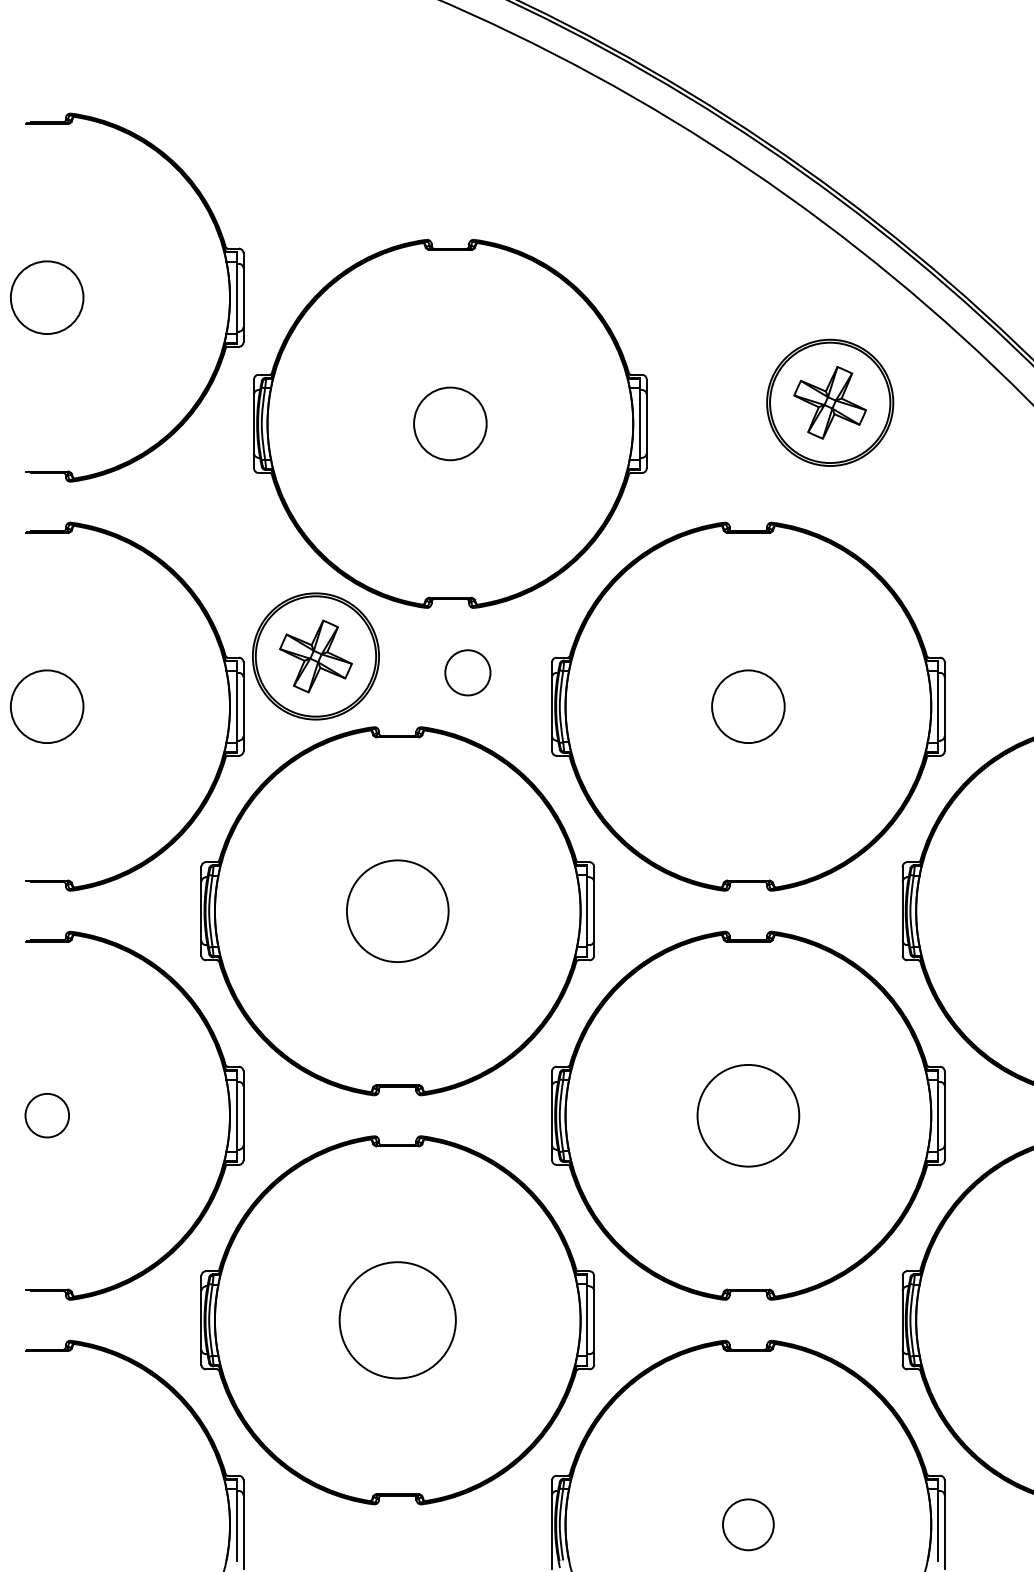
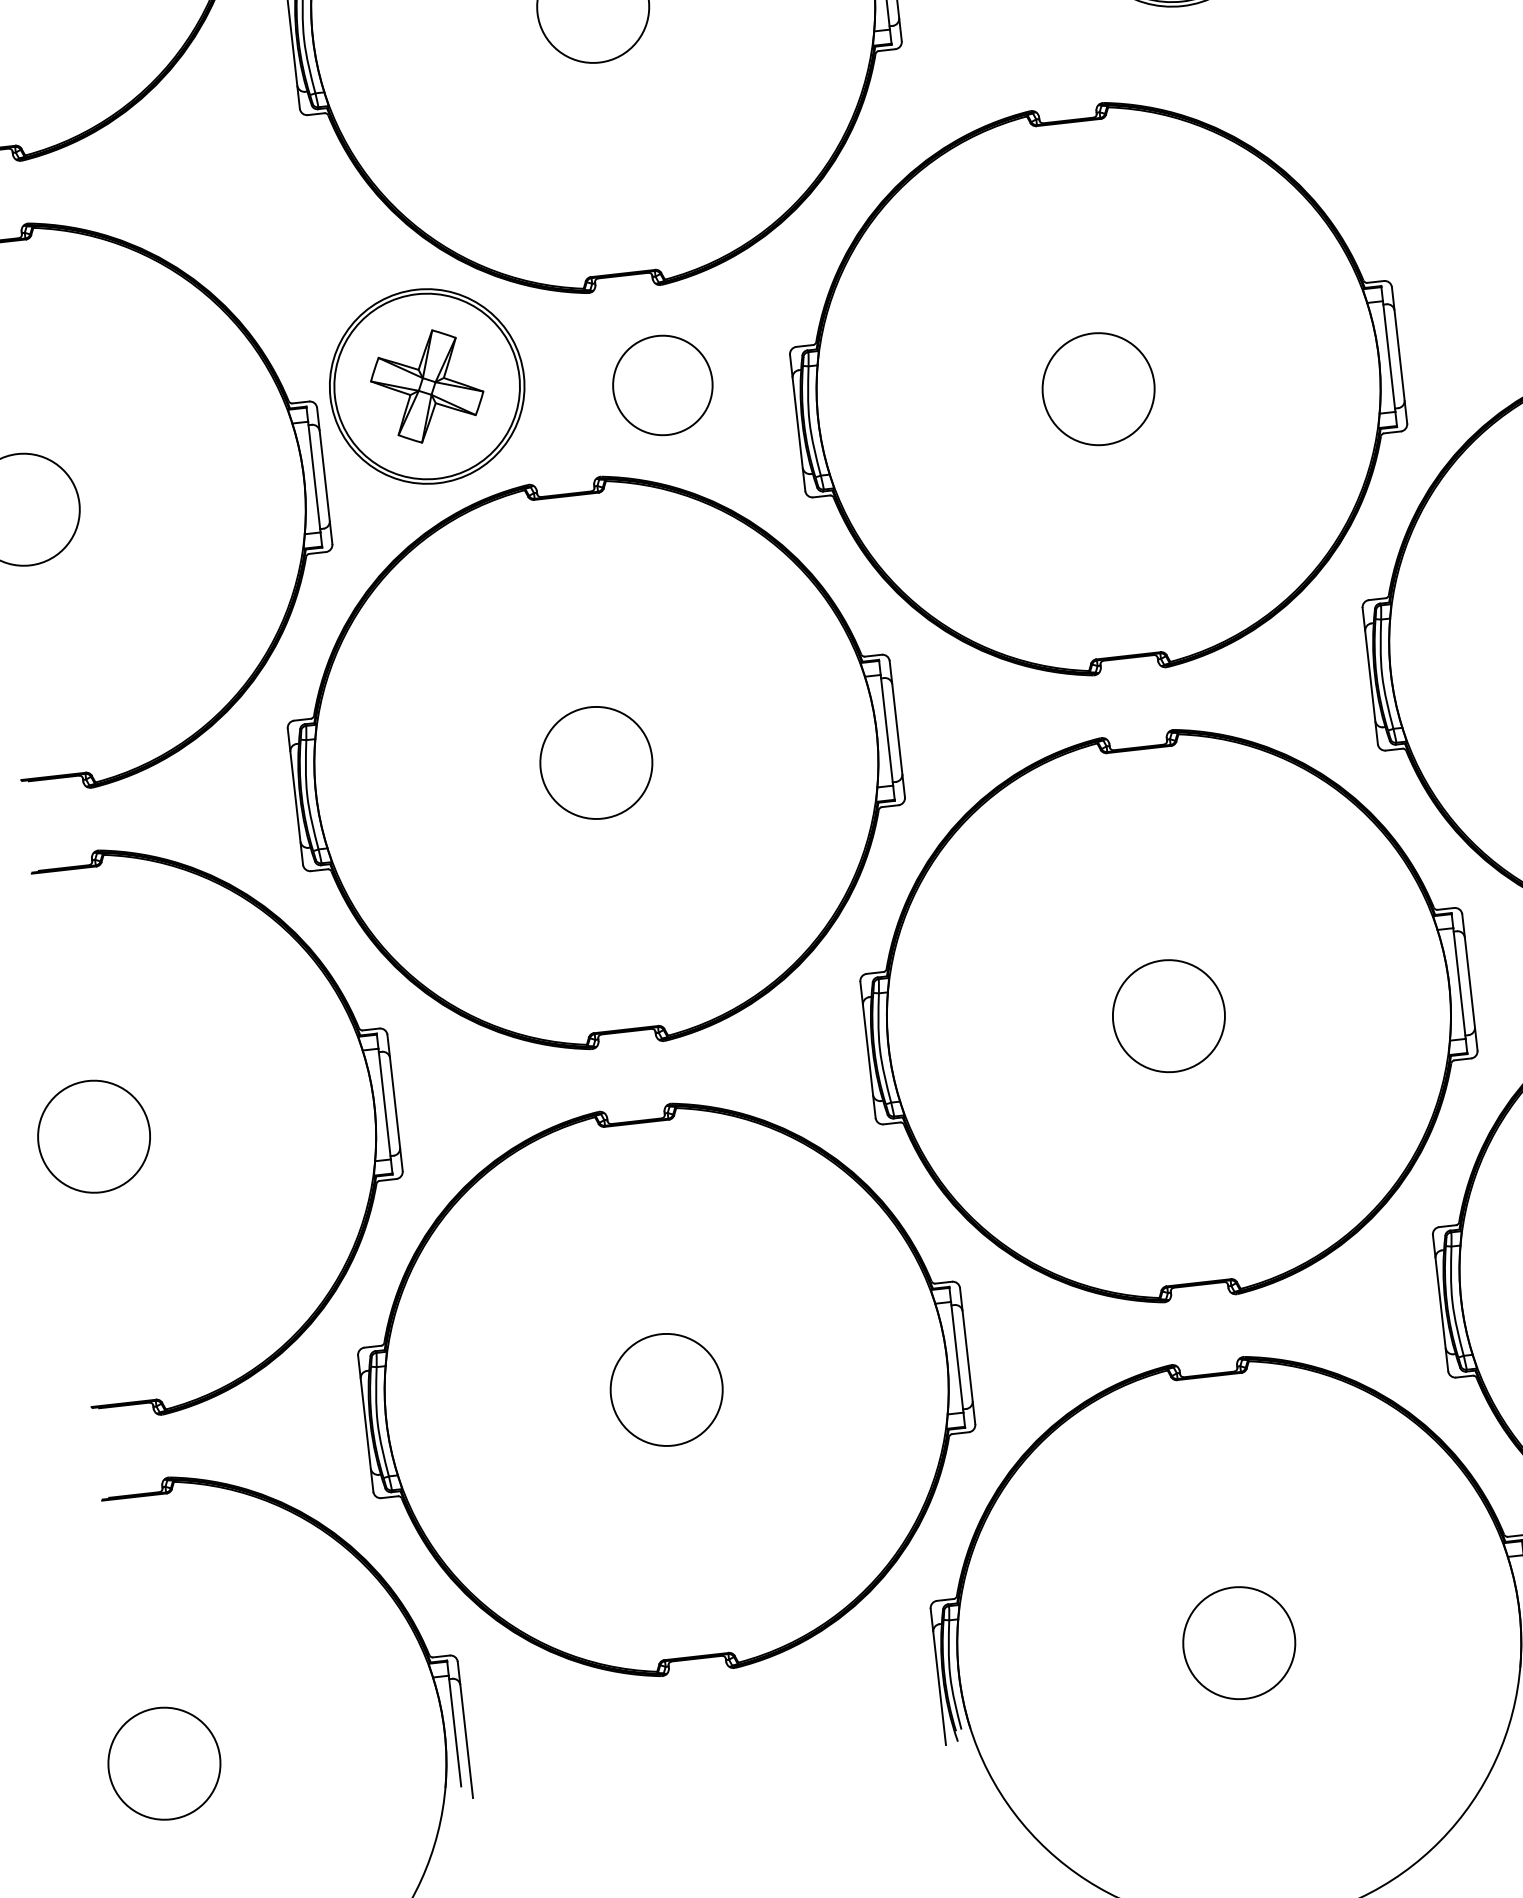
circle: (467, 672) -> (662, 384), size x1.43
circle: (397, 910) -> (595, 761), size x0.71
circle: (47, 1115) -> (94, 1136), size x1.67
circle: (748, 1115) -> (1169, 1015), size x0.71
circle: (397, 1320) -> (666, 1390), size x0.62
circle: (47, 1524) -> (164, 1763), added
circle: (748, 1524) -> (1239, 1642), size x1.43

